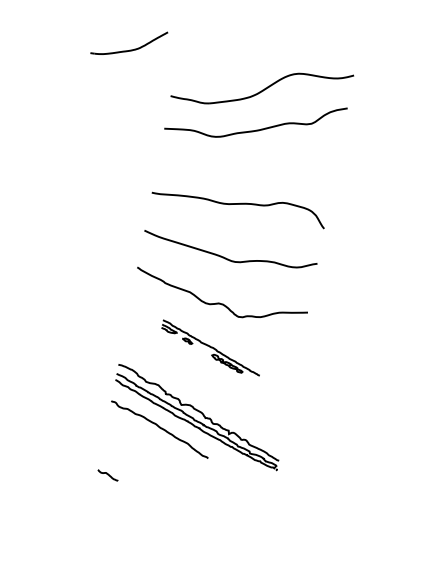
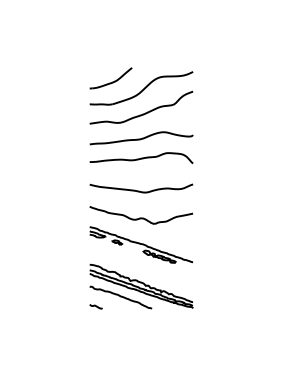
part: (128, 43) -> (110, 78), moved
curve: (246, 170) -> (141, 138), added
part: (211, 347) -> (141, 244), size x1.67
curve: (107, 474) -> (95, 306), moved

